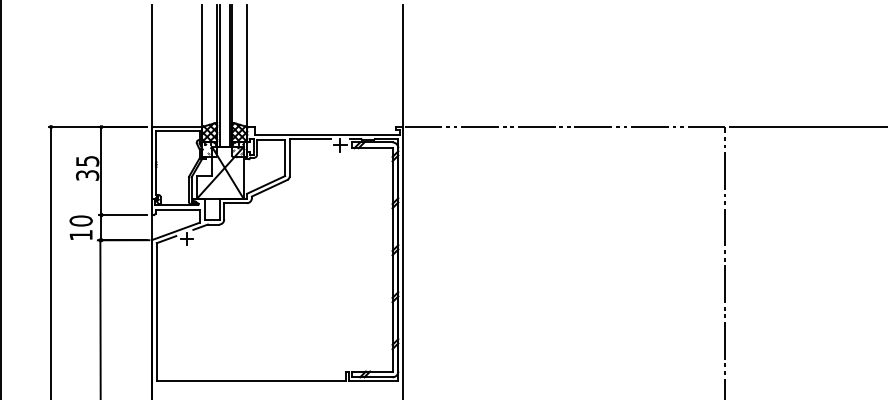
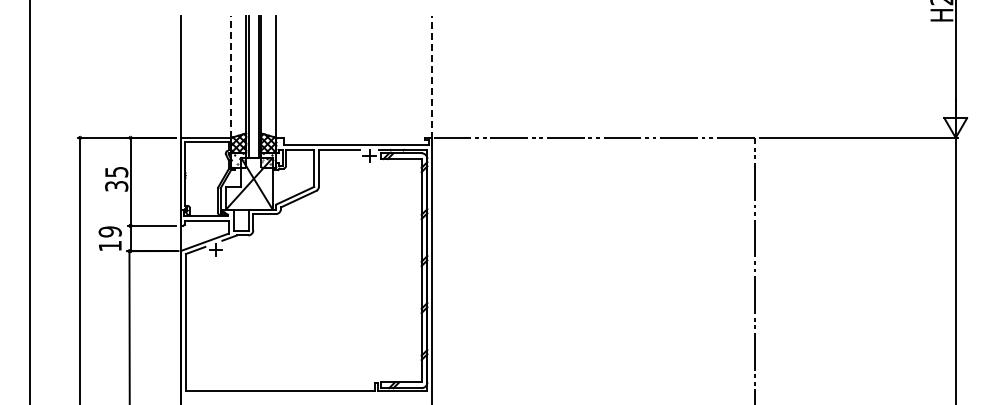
line: (202, 65) -> (231, 76), solid -> dashed
line: (403, 65) -> (432, 76), solid -> dashed
text: (80, 220) -> (109, 231), 10 -> 19

